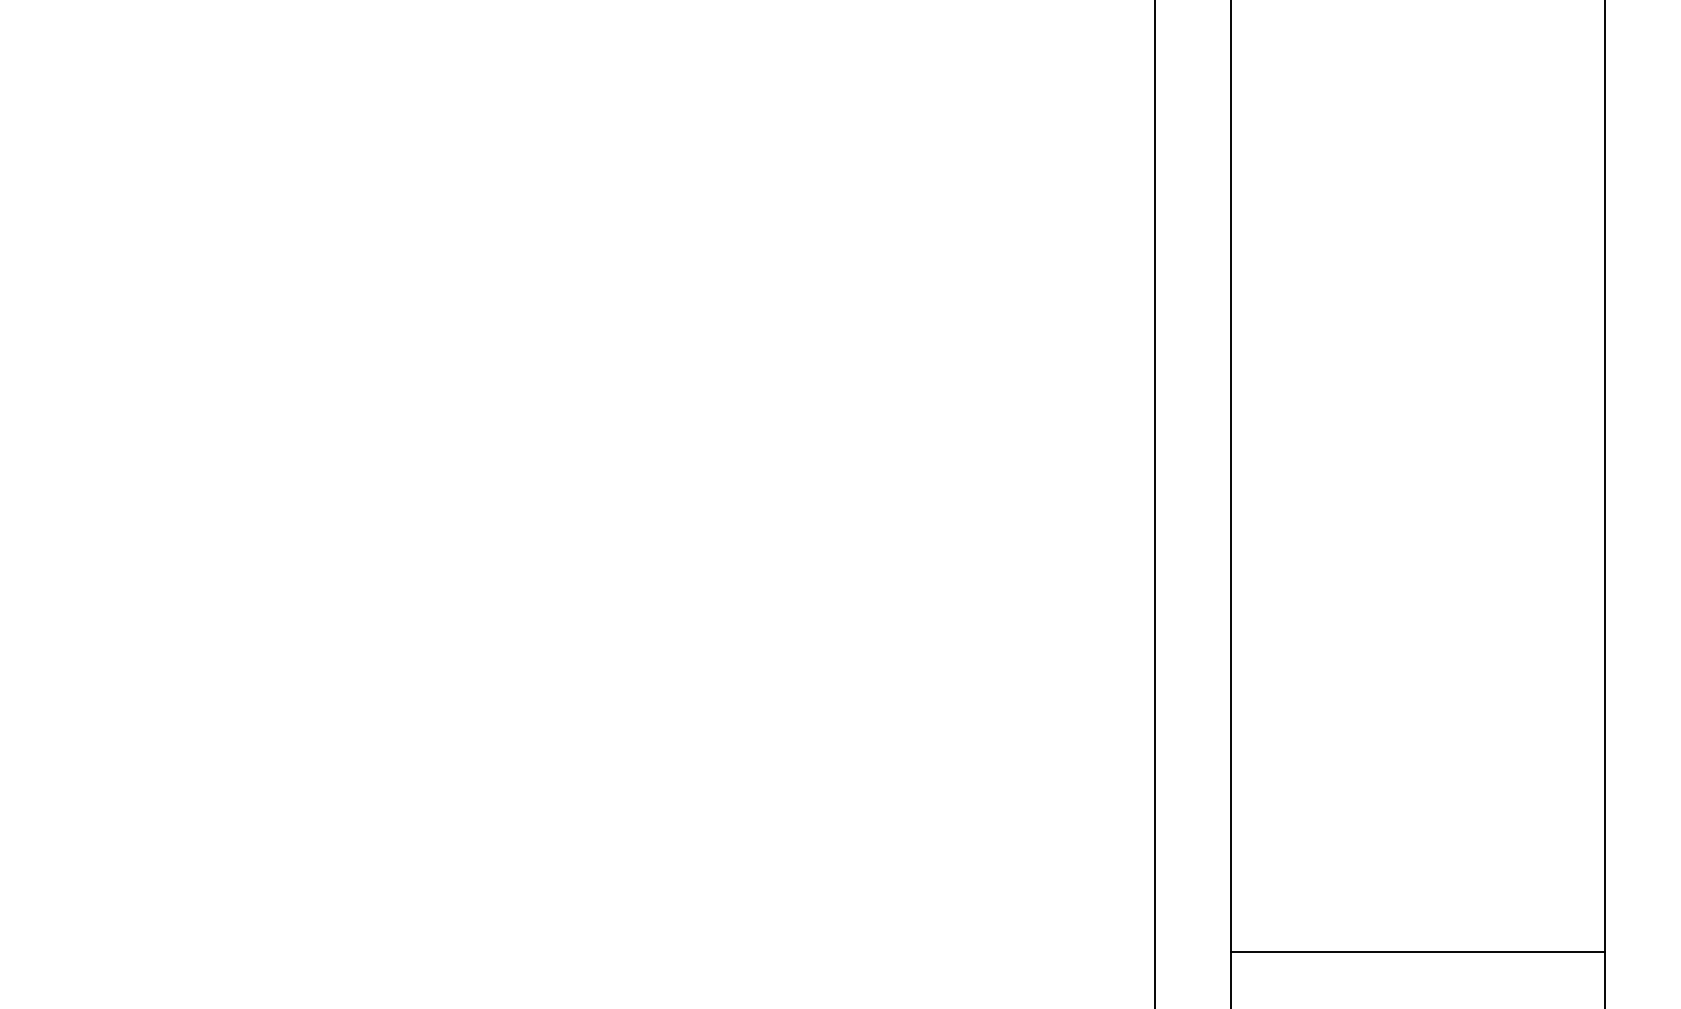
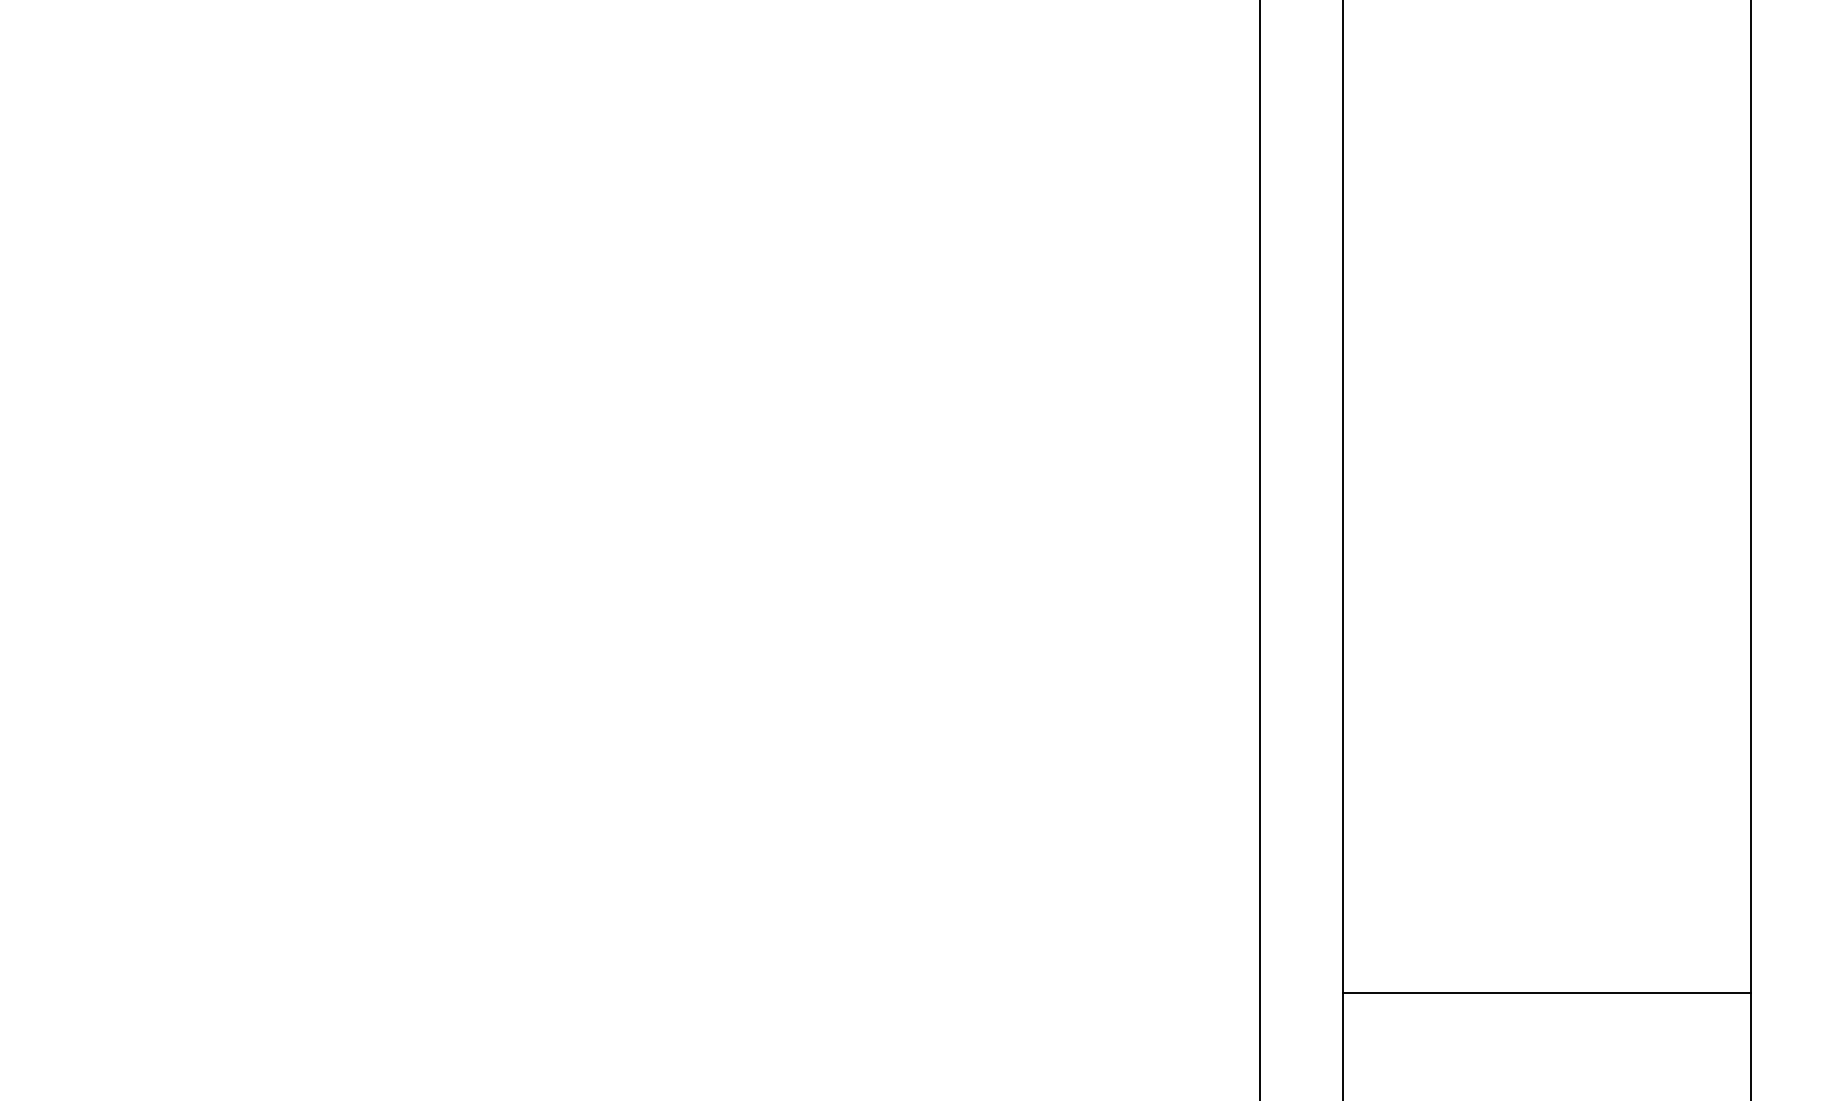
line: (1417, 951) -> (1546, 992), moved

